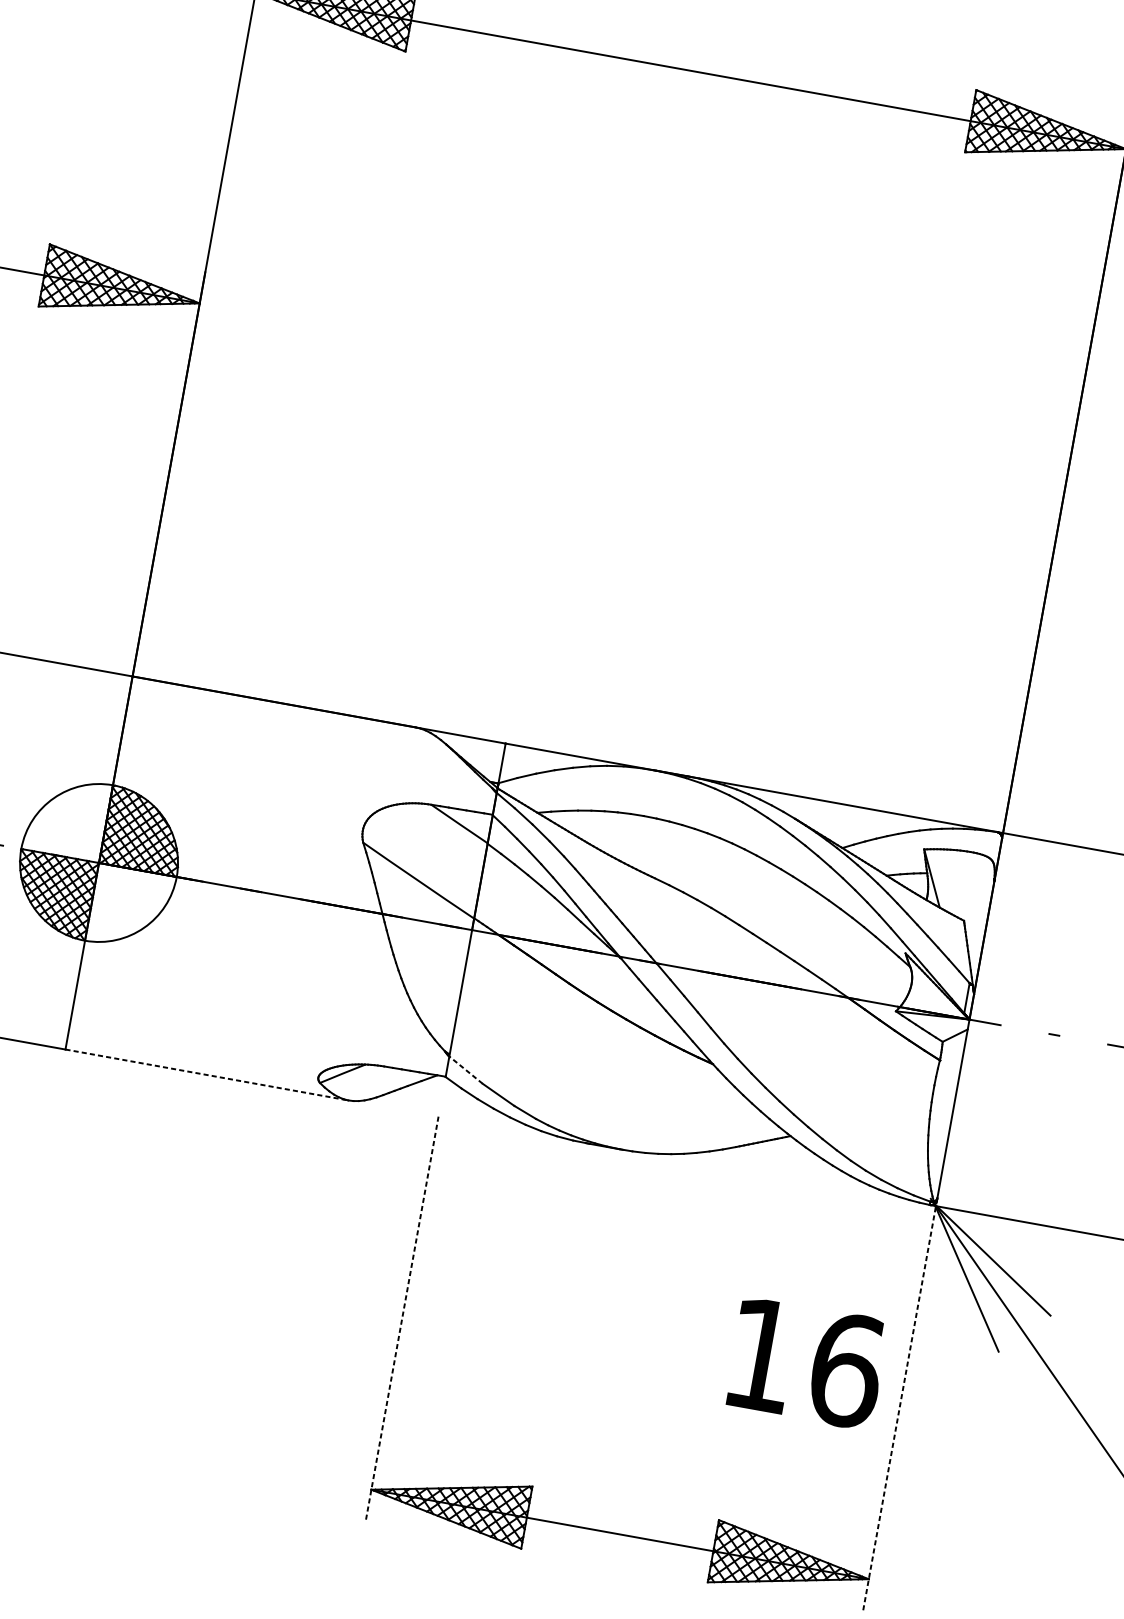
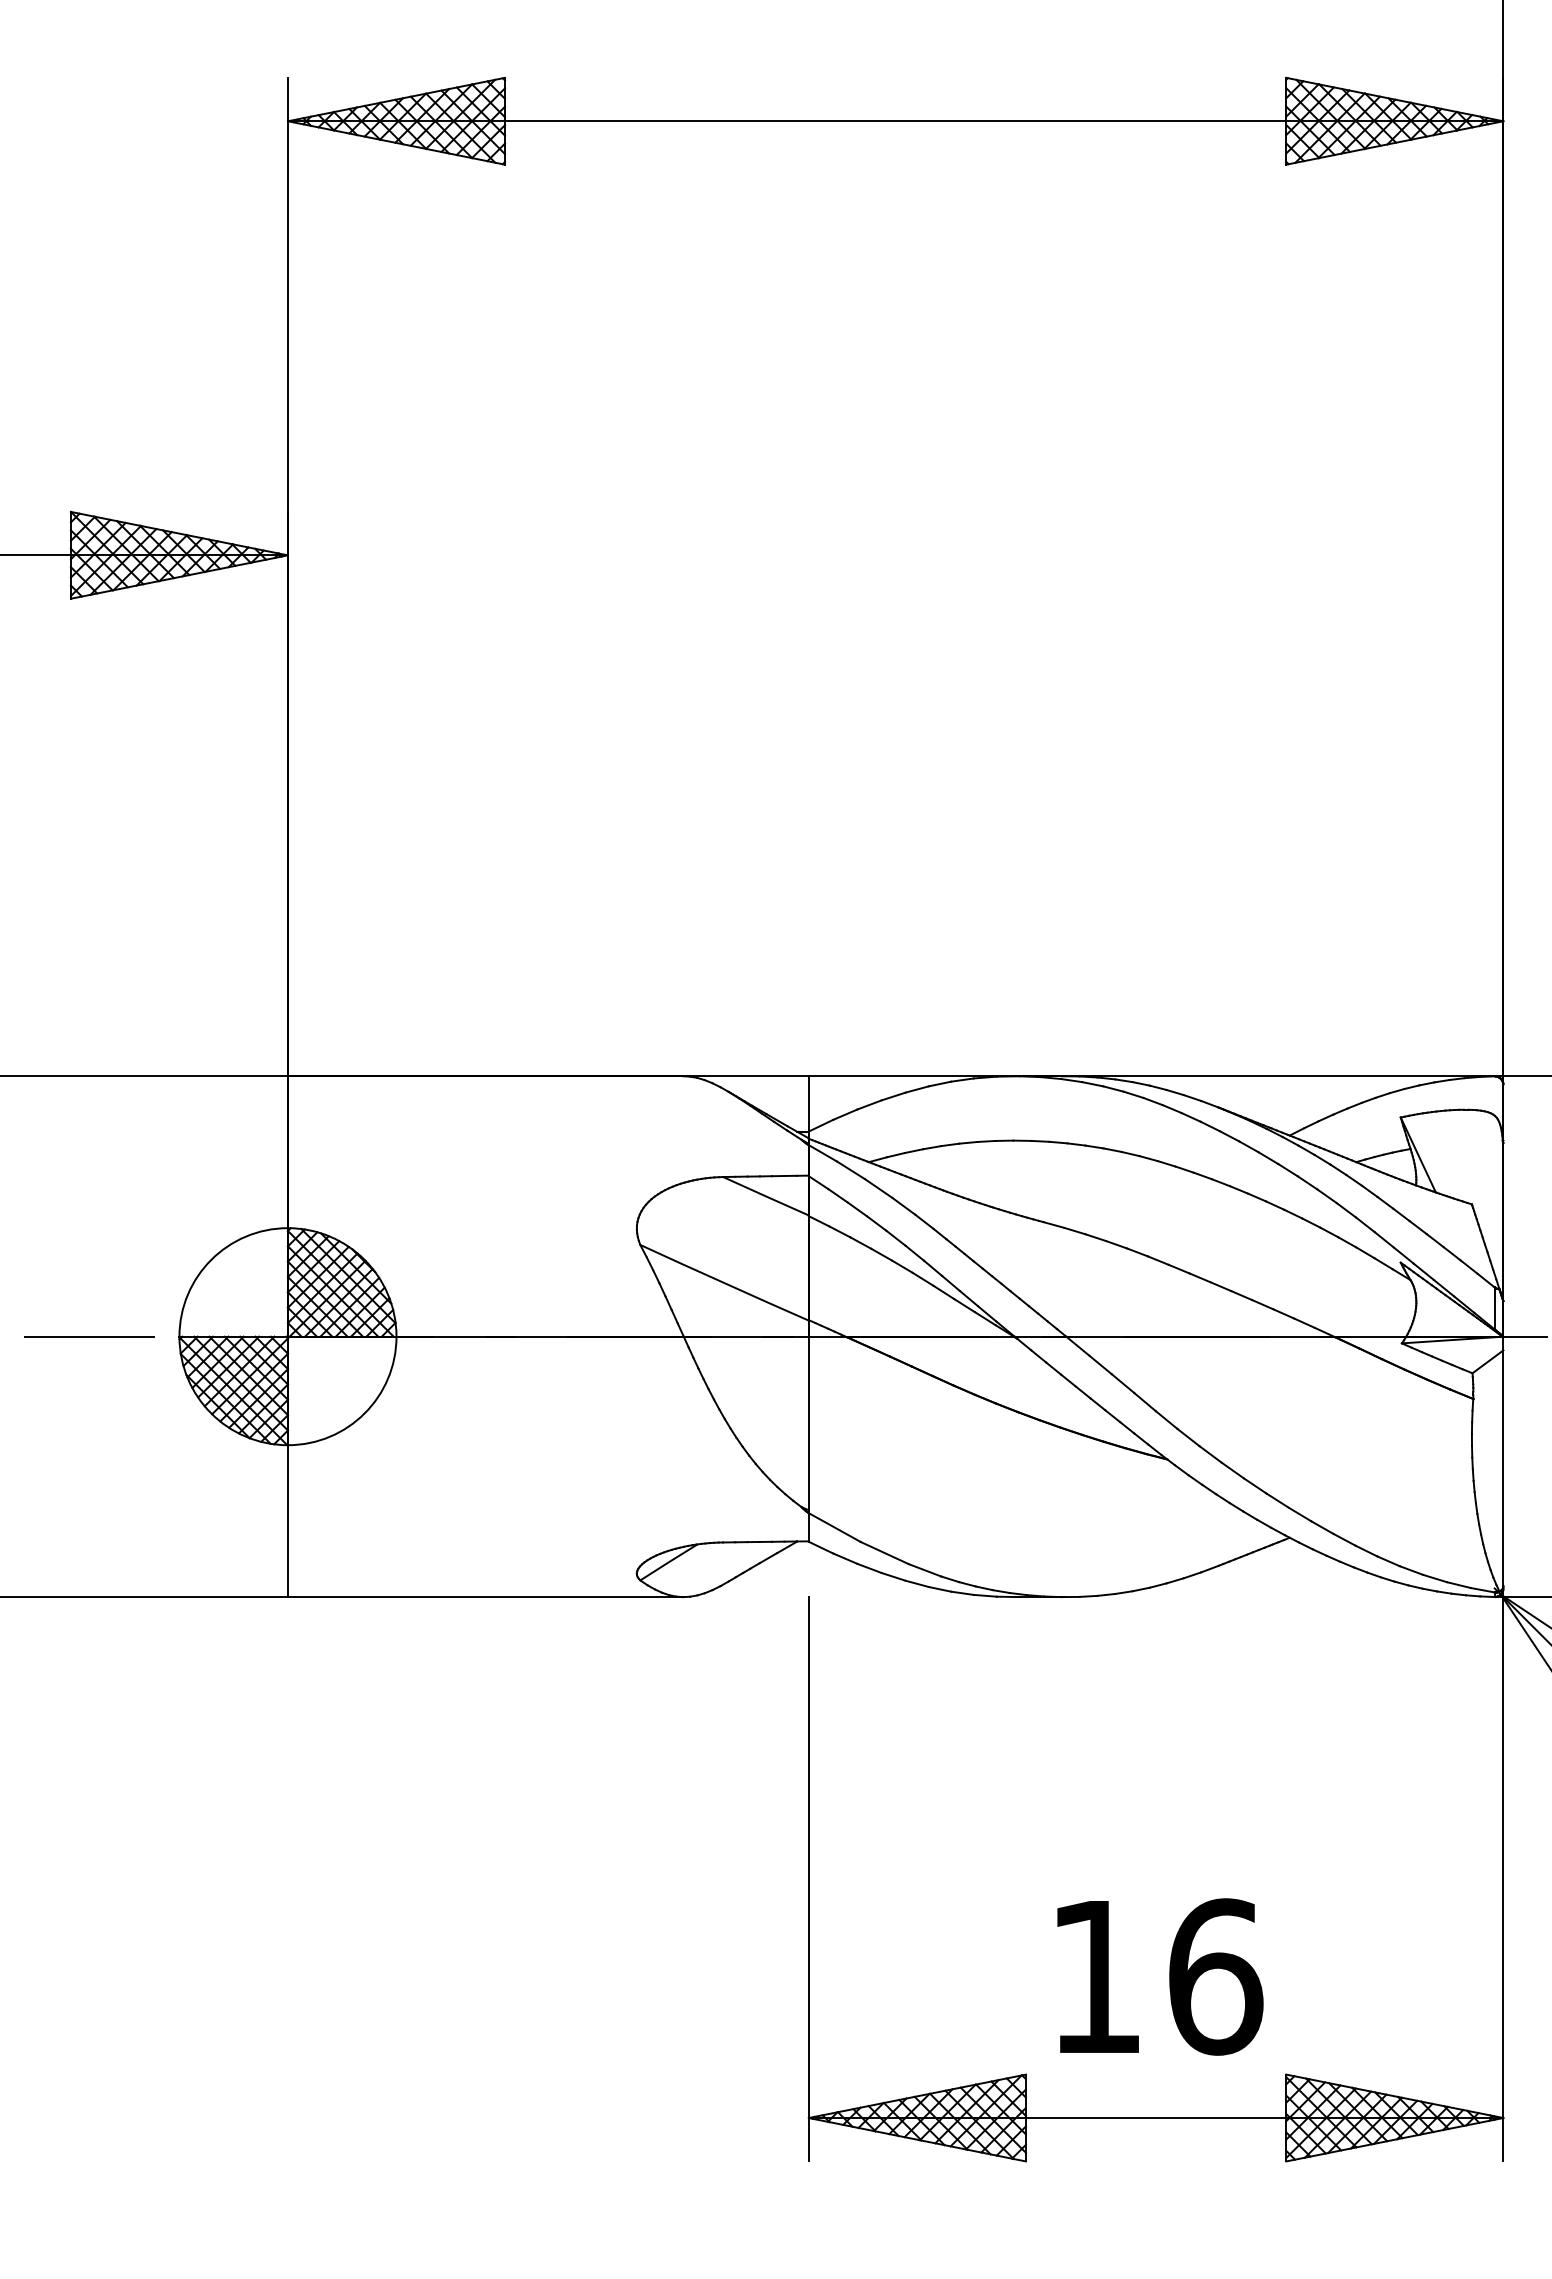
line: (465, 1070) -> (834, 1527), dashed -> solid
line: (206, 1075) -> (485, 1597), dashed -> solid
line: (401, 1318) -> (808, 1879), dashed -> solid
text: (807, 1362) -> (1160, 1976), moved
line: (900, 1404) -> (1503, 1874), dashed -> solid

